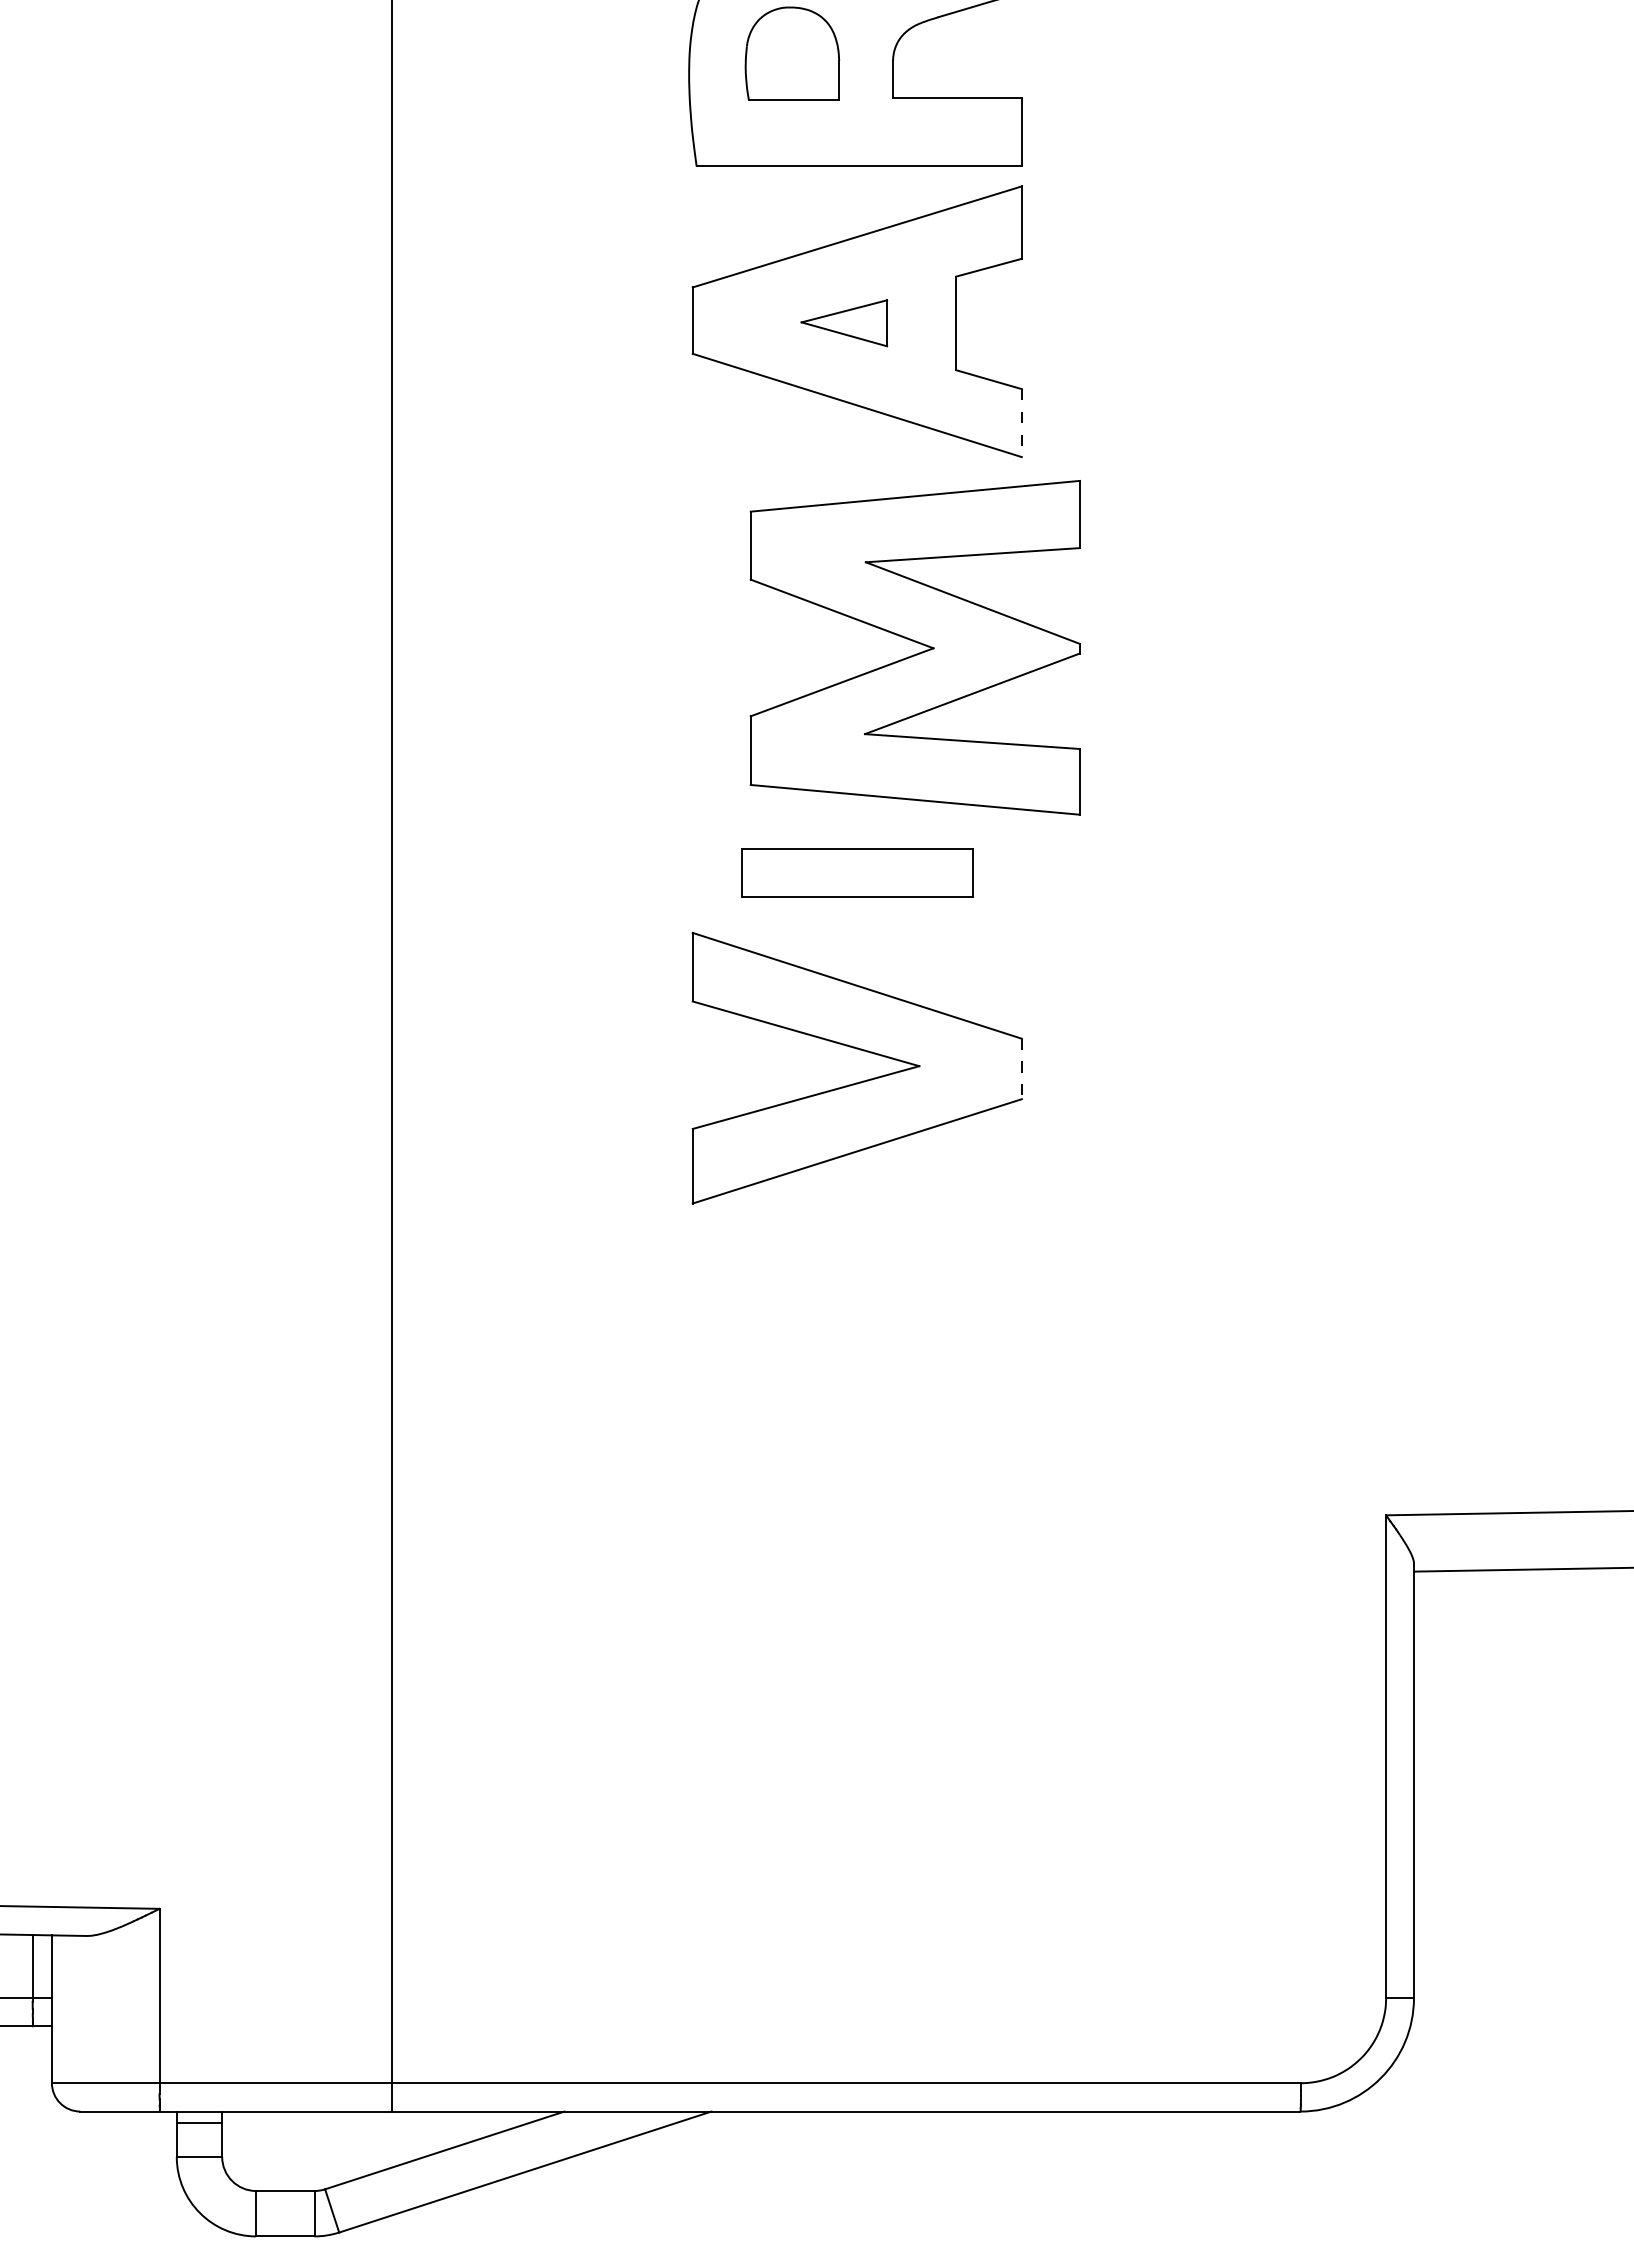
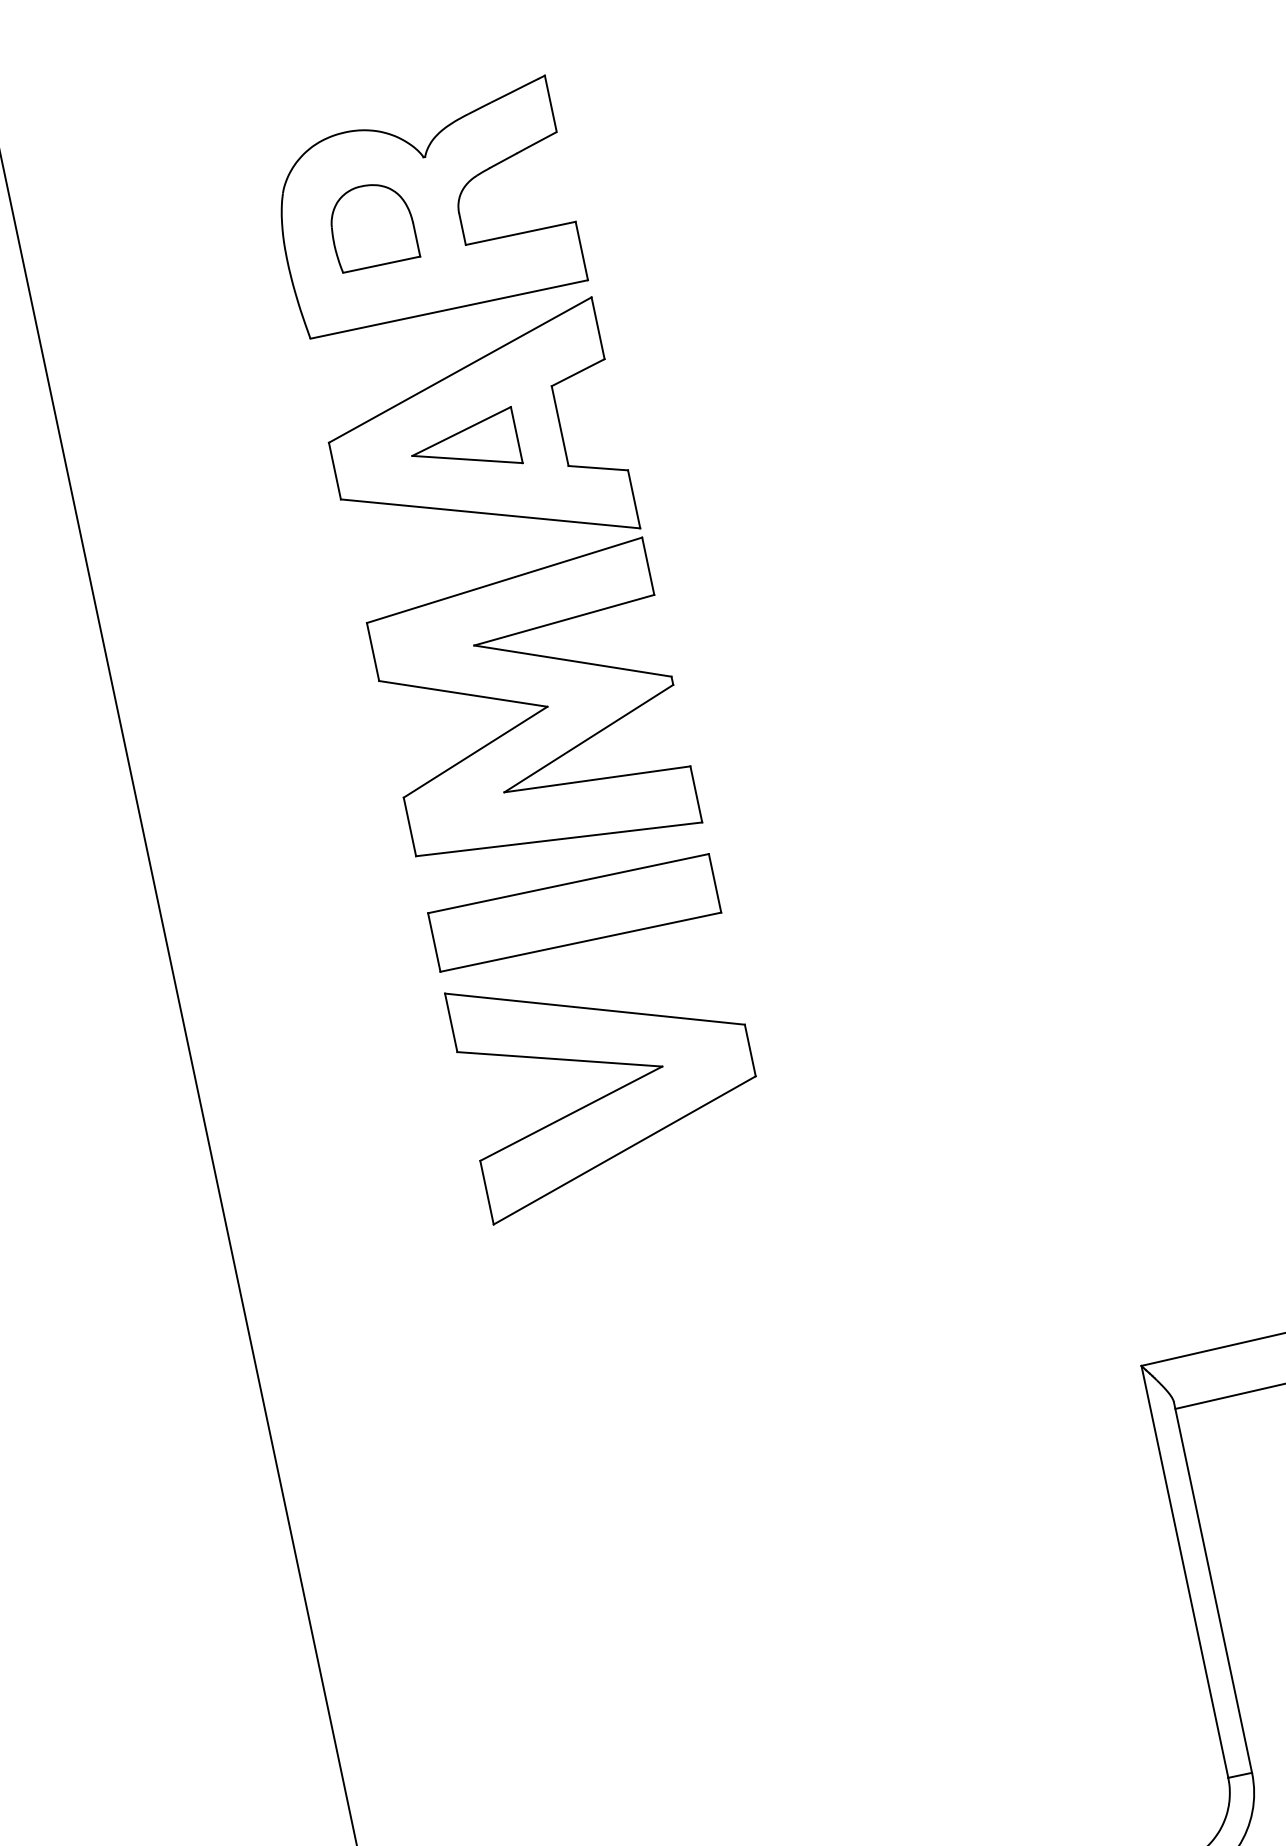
part: (844, 323) -> (464, 446), size x1.43
line: (1021, 423) -> (633, 499), dashed -> solid
part: (914, 647) -> (531, 709), moved
part: (857, 872) -> (574, 912), size x1.43
line: (1021, 1069) -> (750, 1051), dashed -> solid

